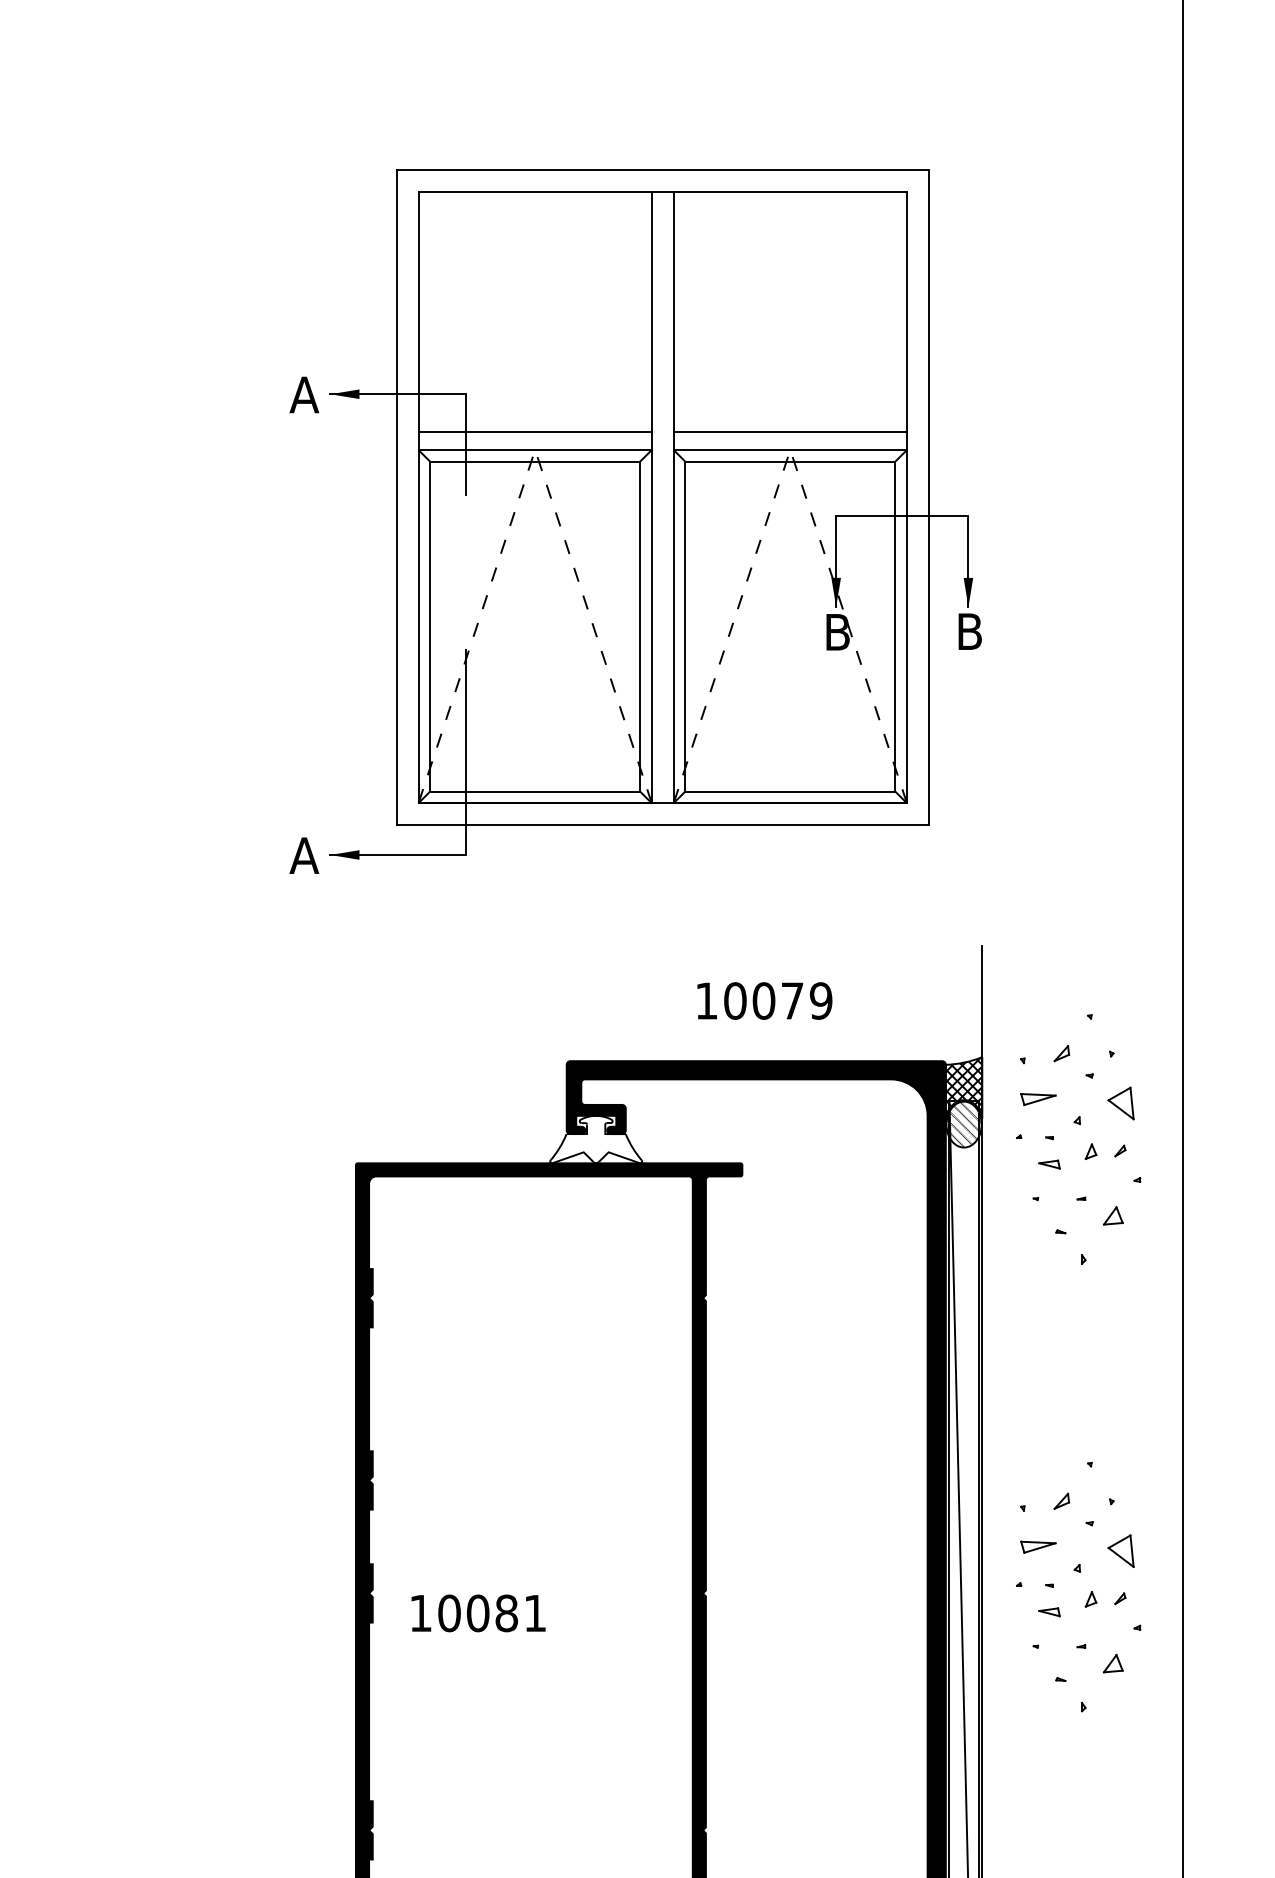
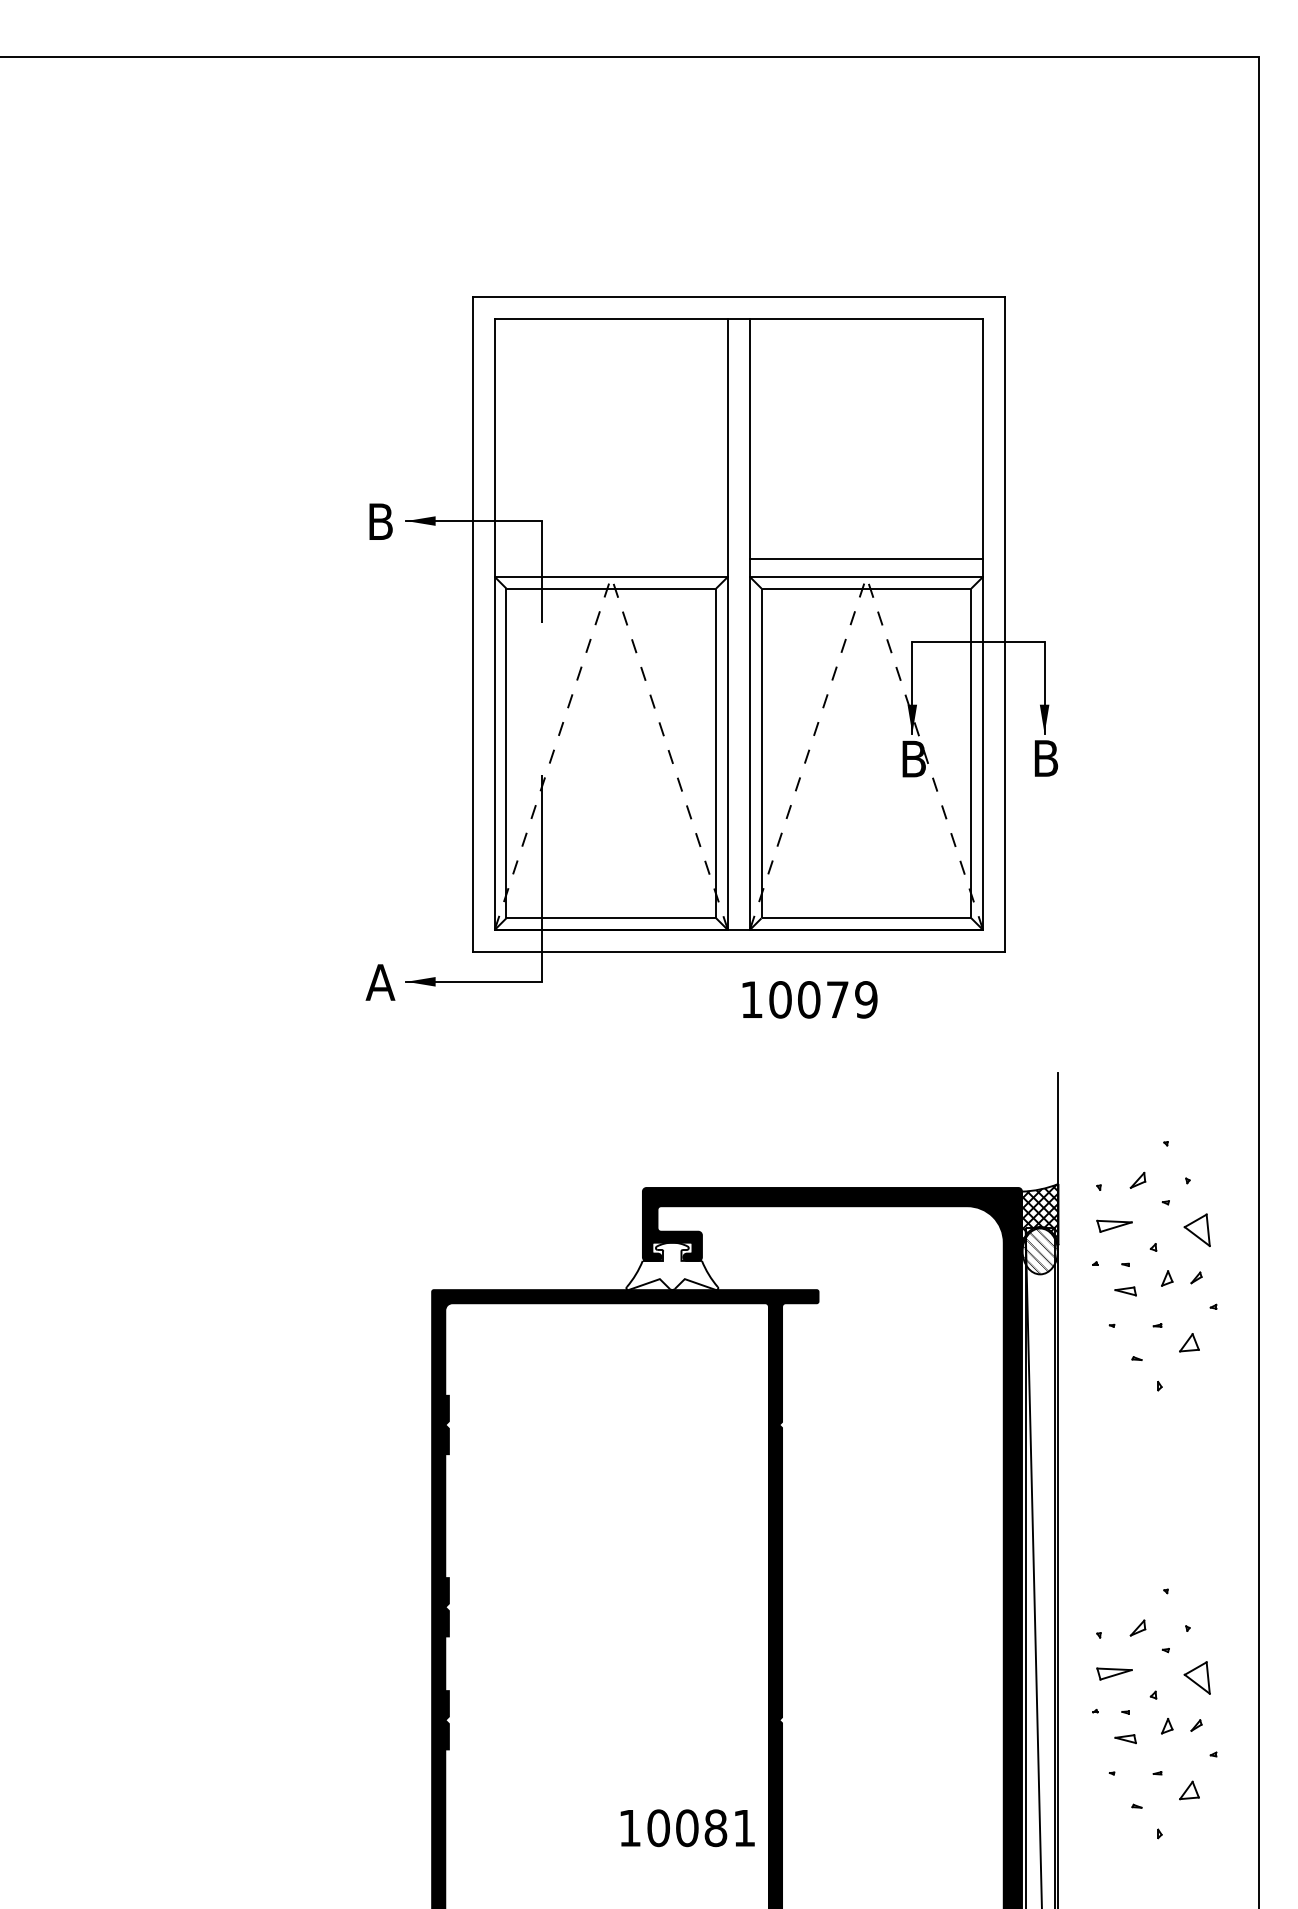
text: (304, 394) -> (380, 521), A -> B
line: (534, 431) -> (610, 558), removed
text: (764, 1000) -> (809, 999), moved
text: (478, 1613) -> (687, 1828), moved

